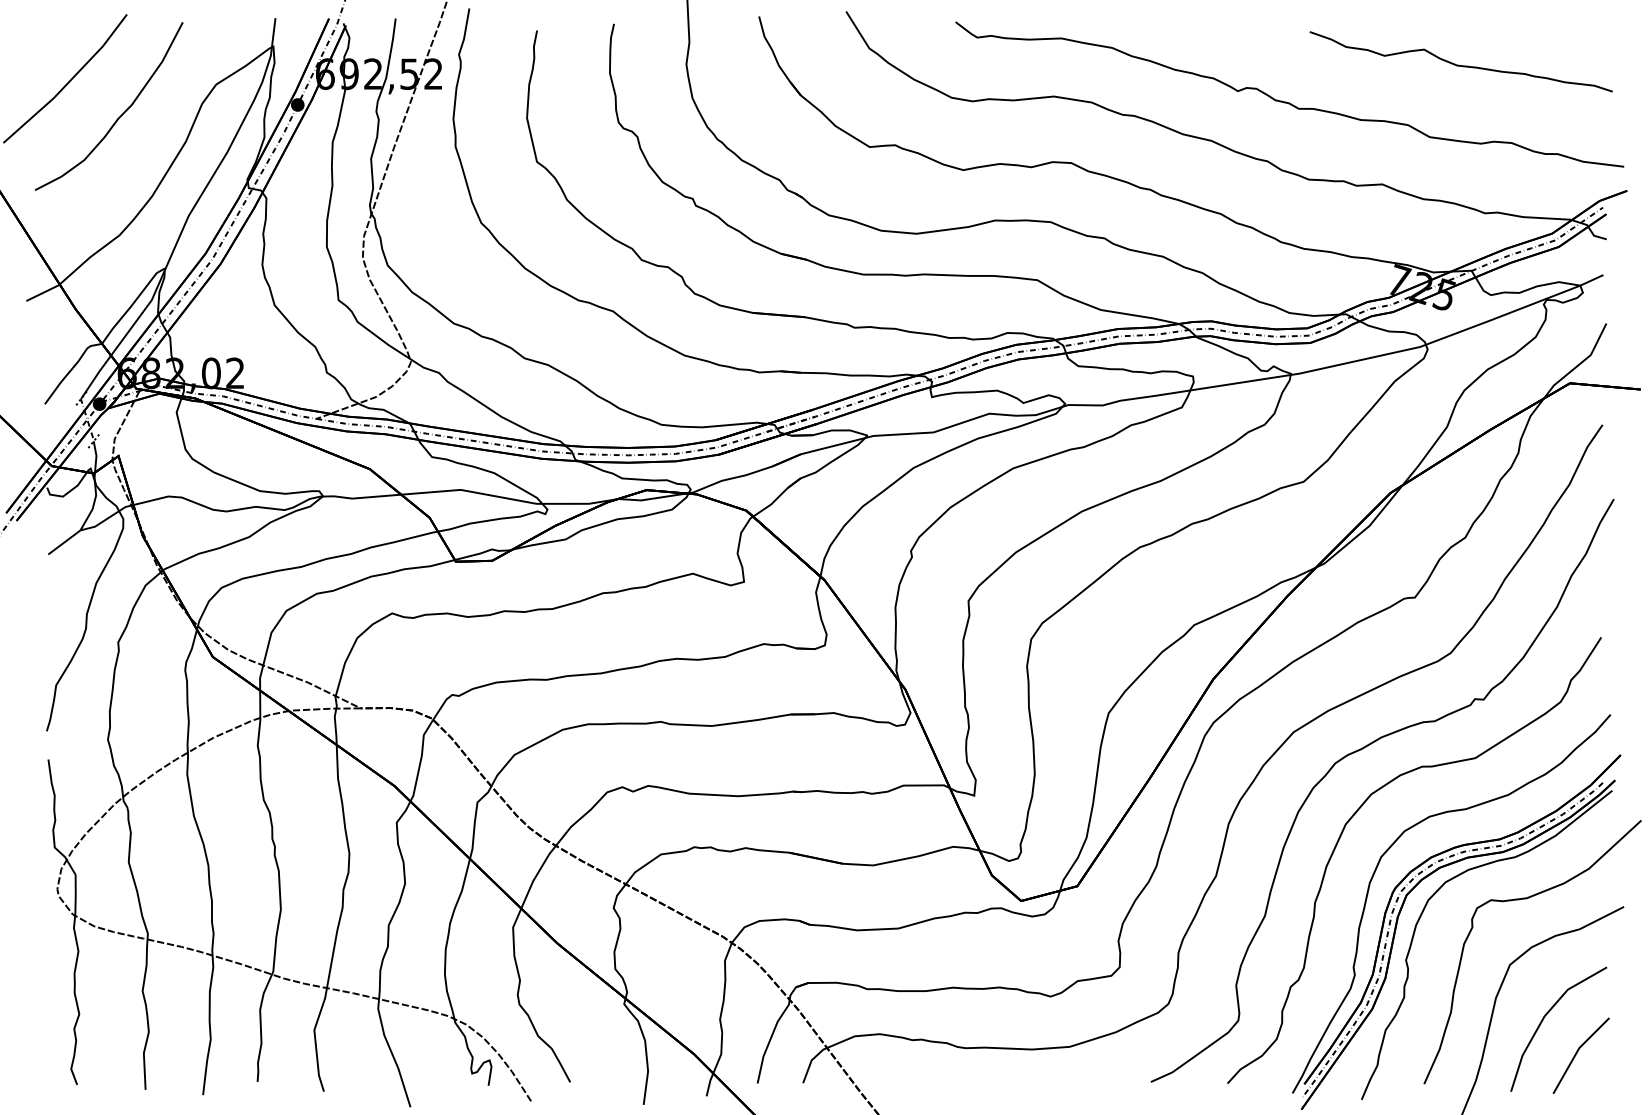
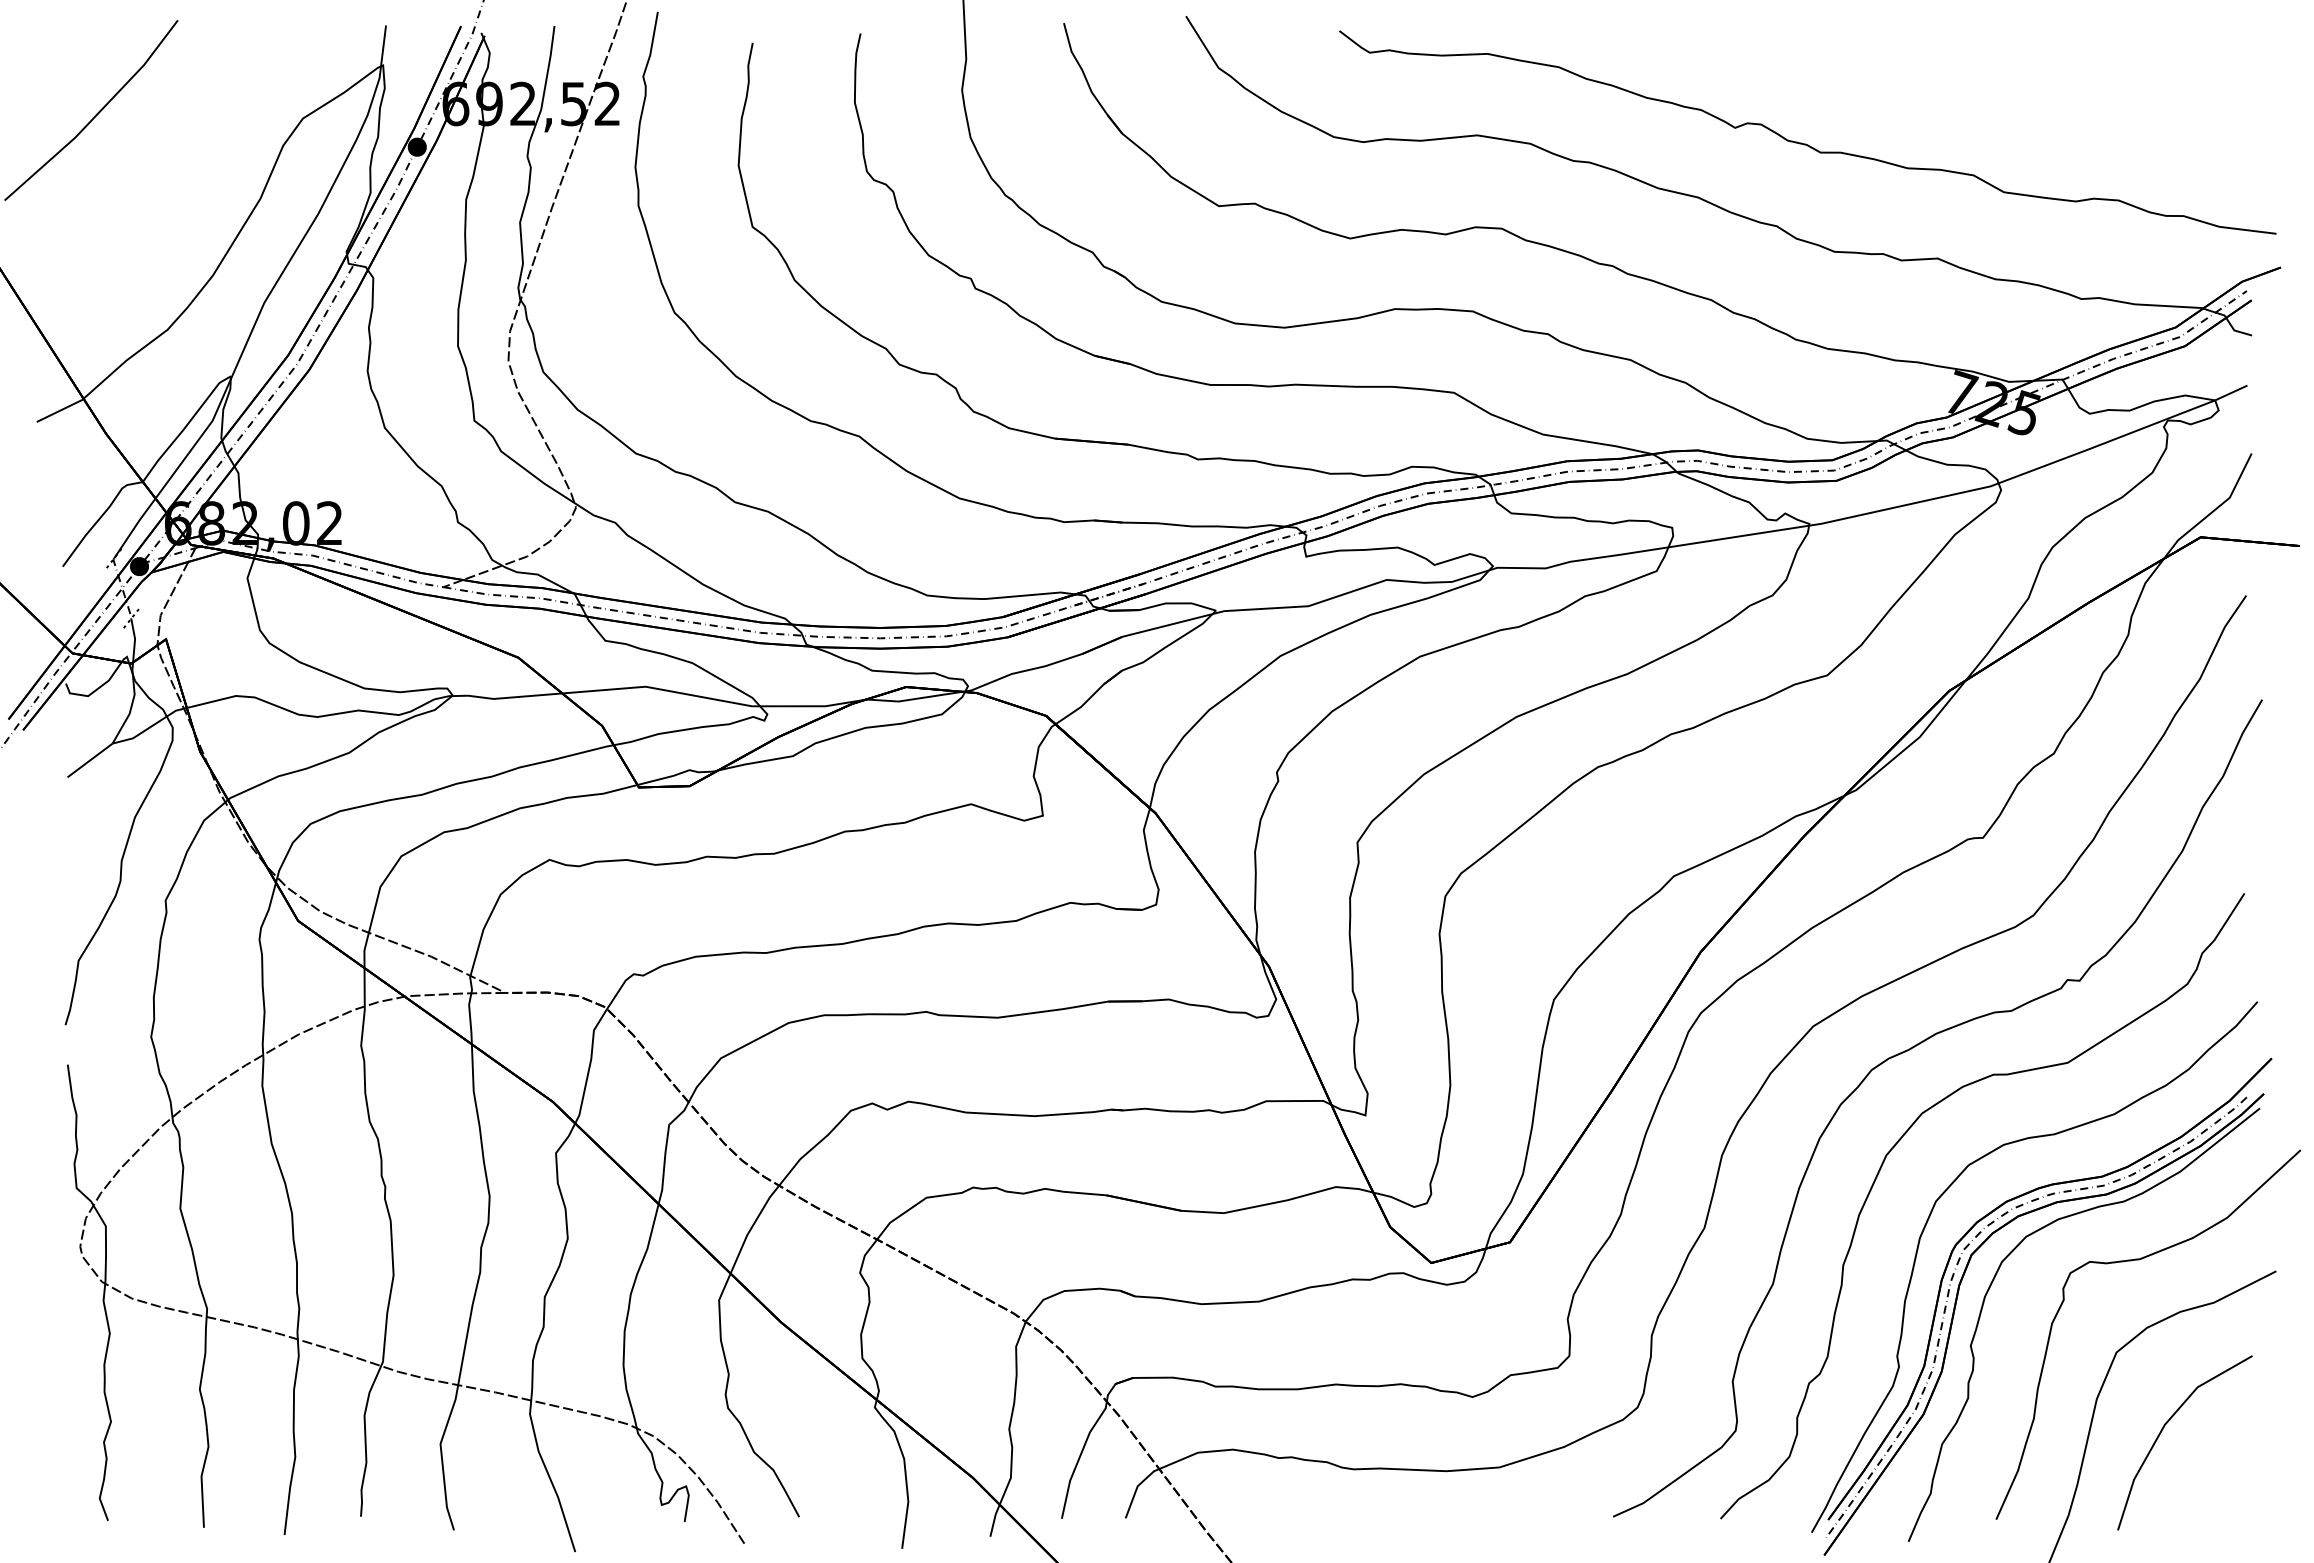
curve: (1460, 65) -> (2047, 91), removed
curve: (119, 116) -> (167, 163), removed
line: (1577, 1052) -> (2211, 1475), removed

